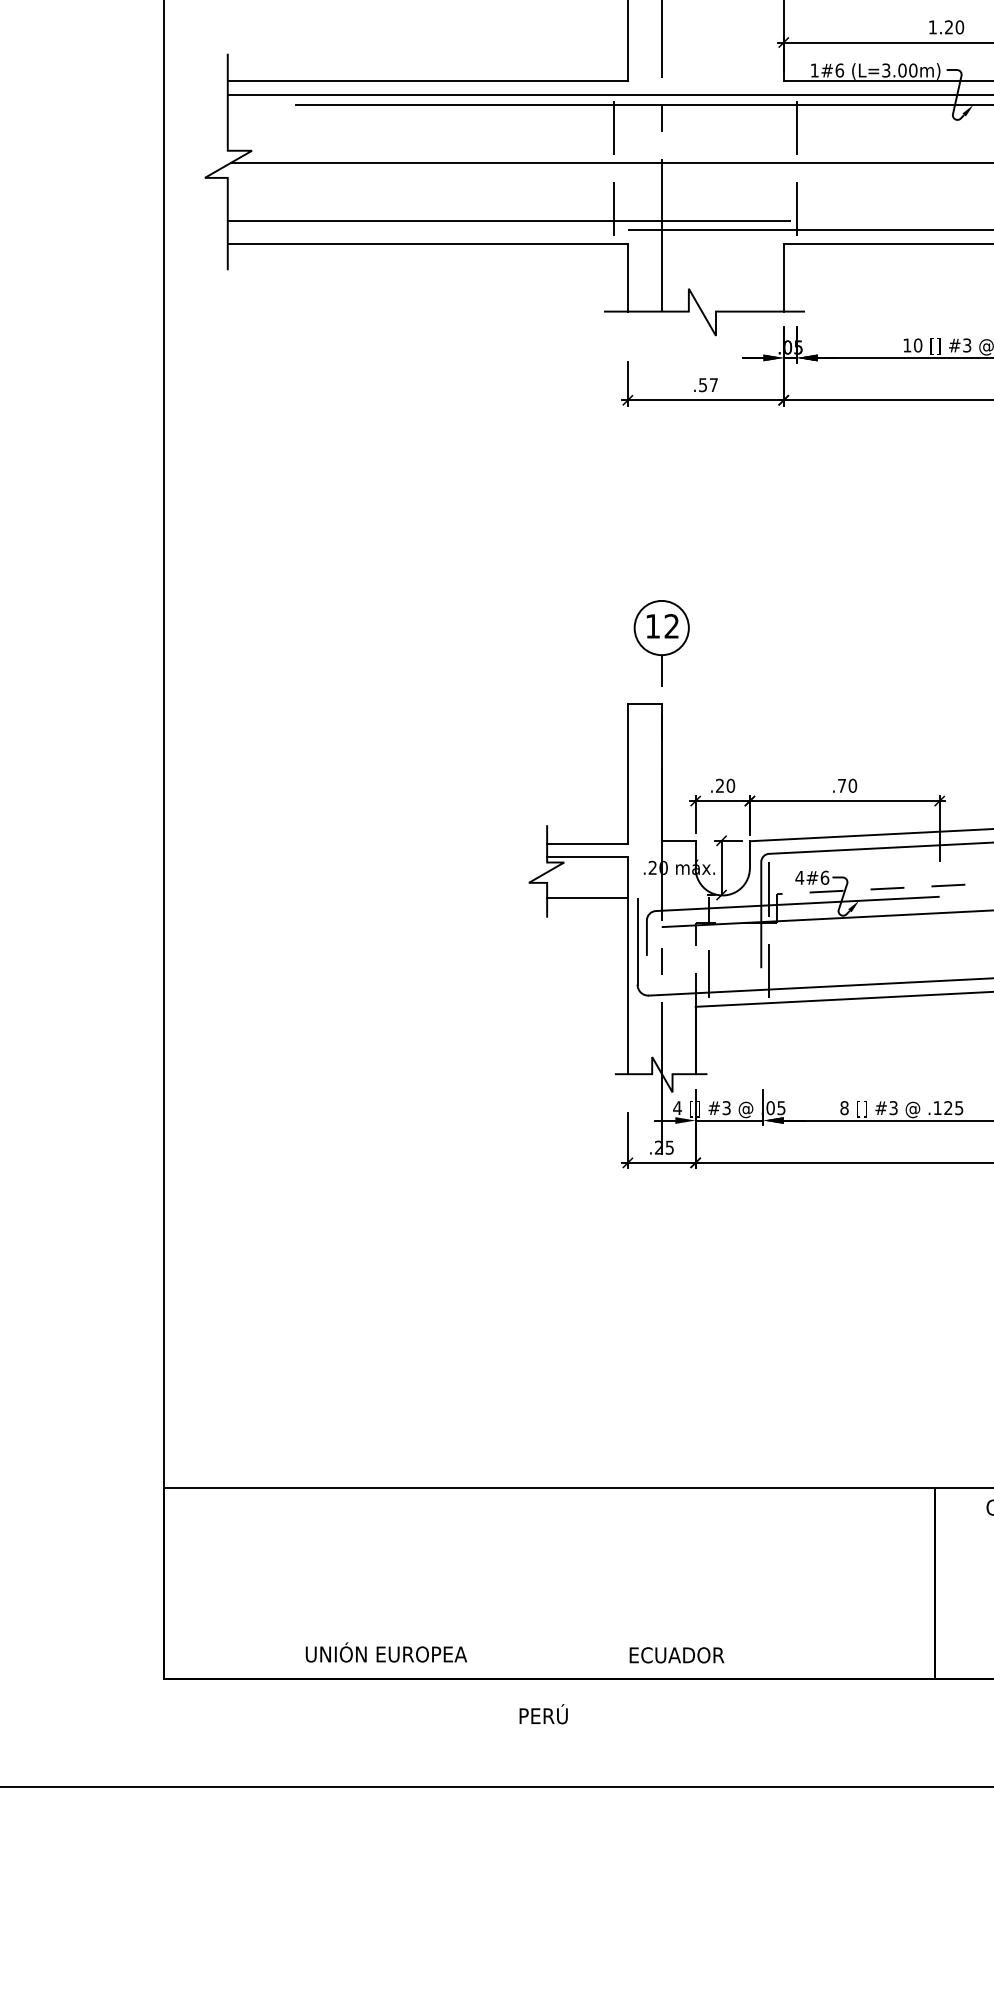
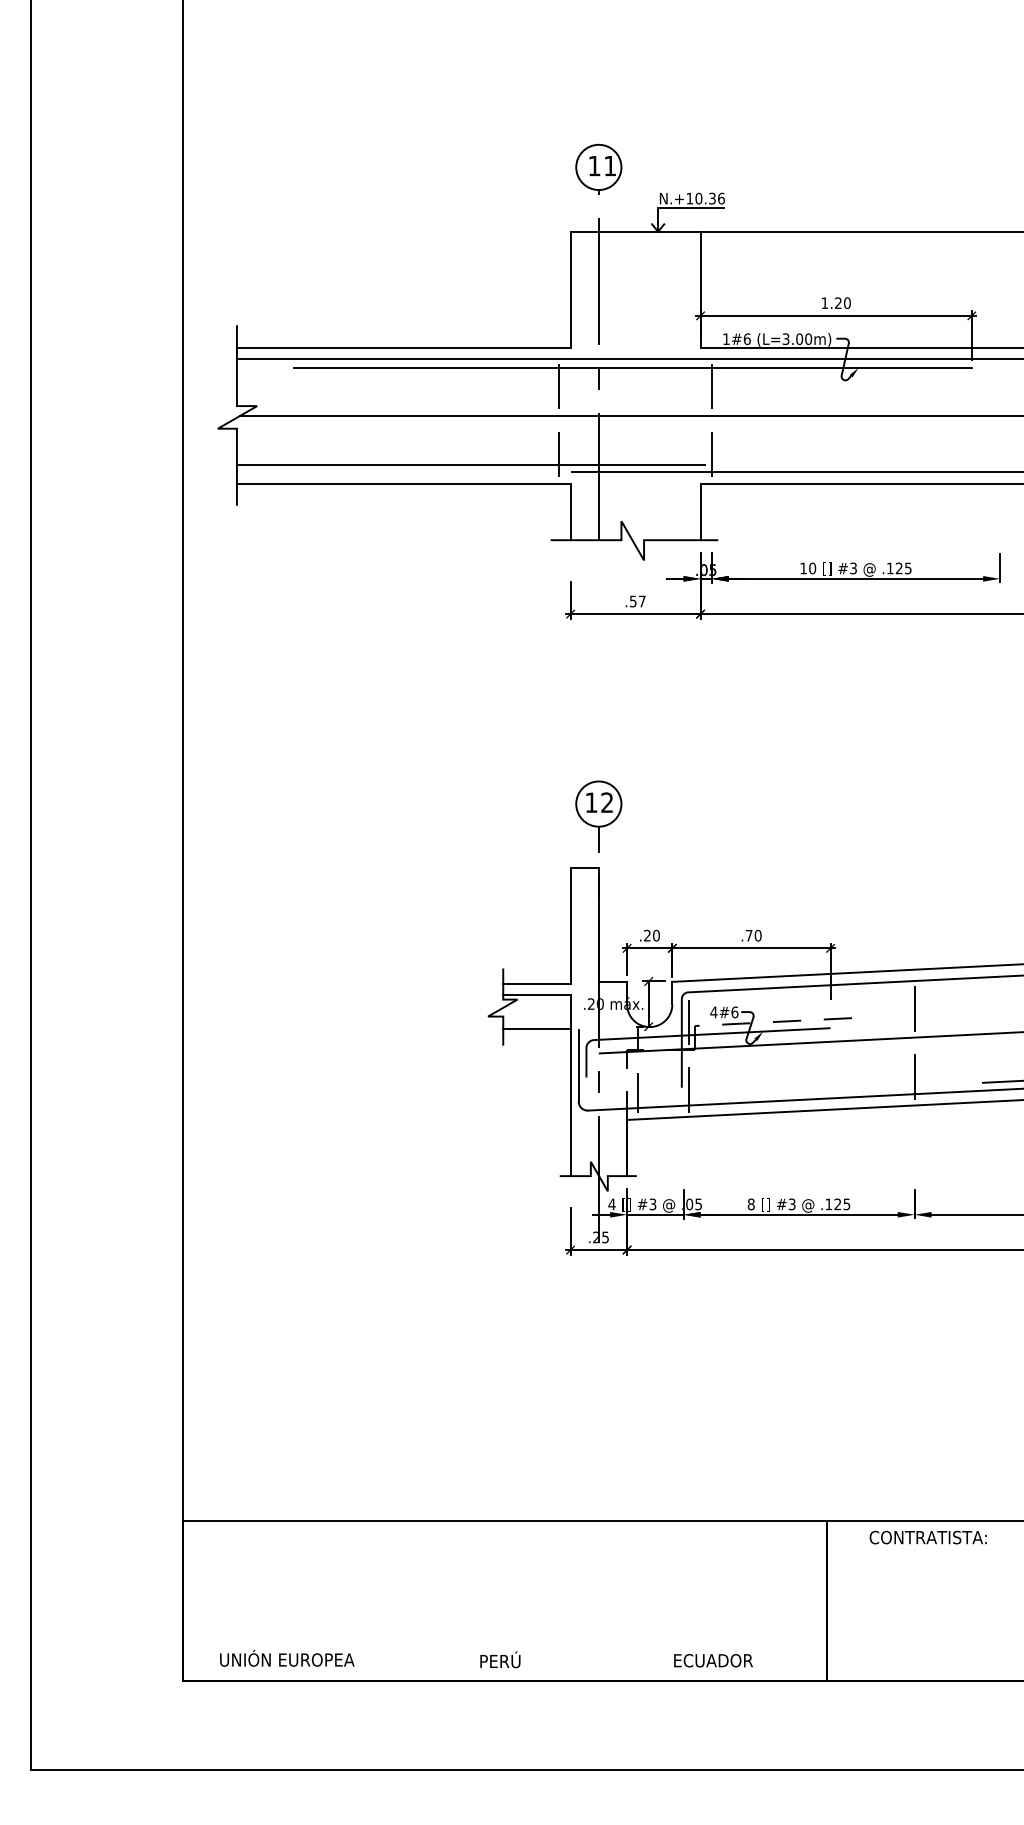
text: (386, 1652) -> (287, 1658), moved
text: (676, 1655) -> (713, 1660), moved
text: (543, 1713) -> (500, 1659), moved

